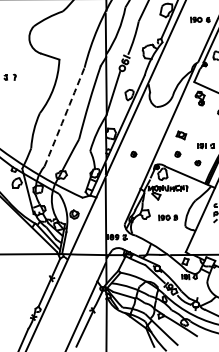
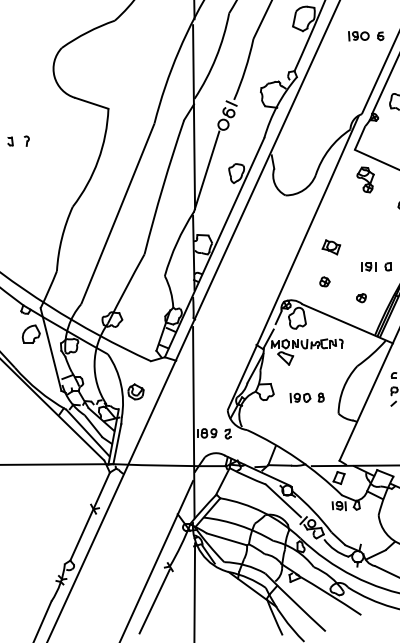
arc: (64, 117) -> (117, 214), dashed -> solid
part: (133, 153) -> (243, 280), removed

